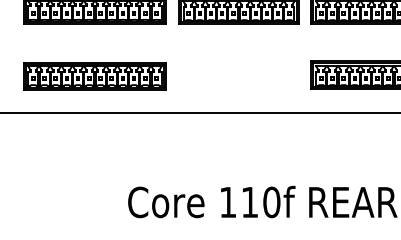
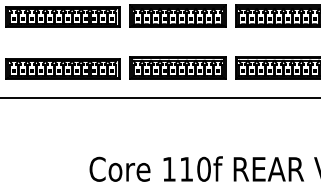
part: (238, 74) -> (177, 67), added

